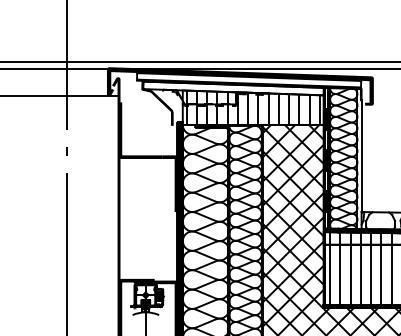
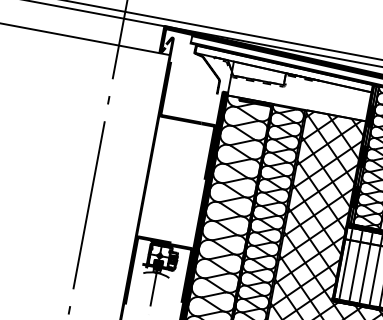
hatch: (252, 107) -> (299, 91), removed

